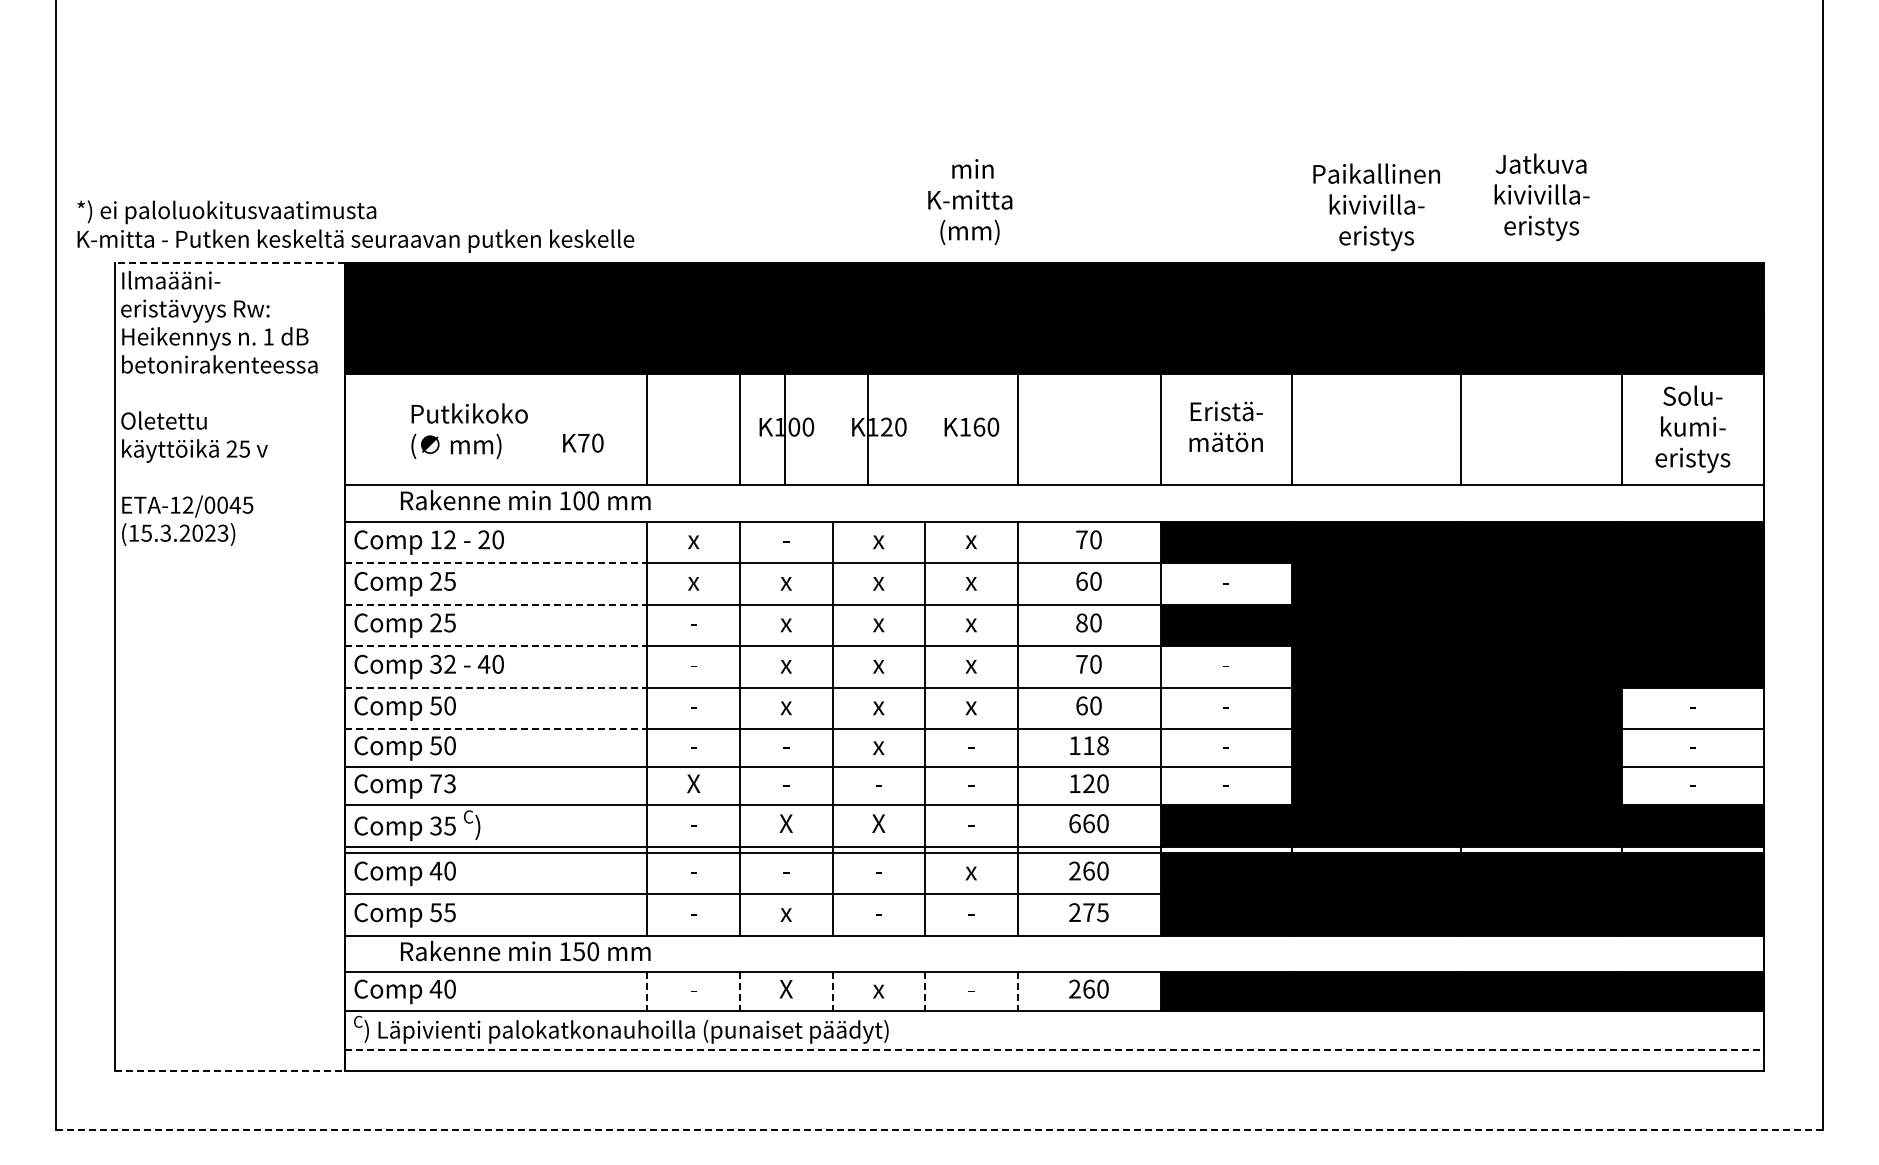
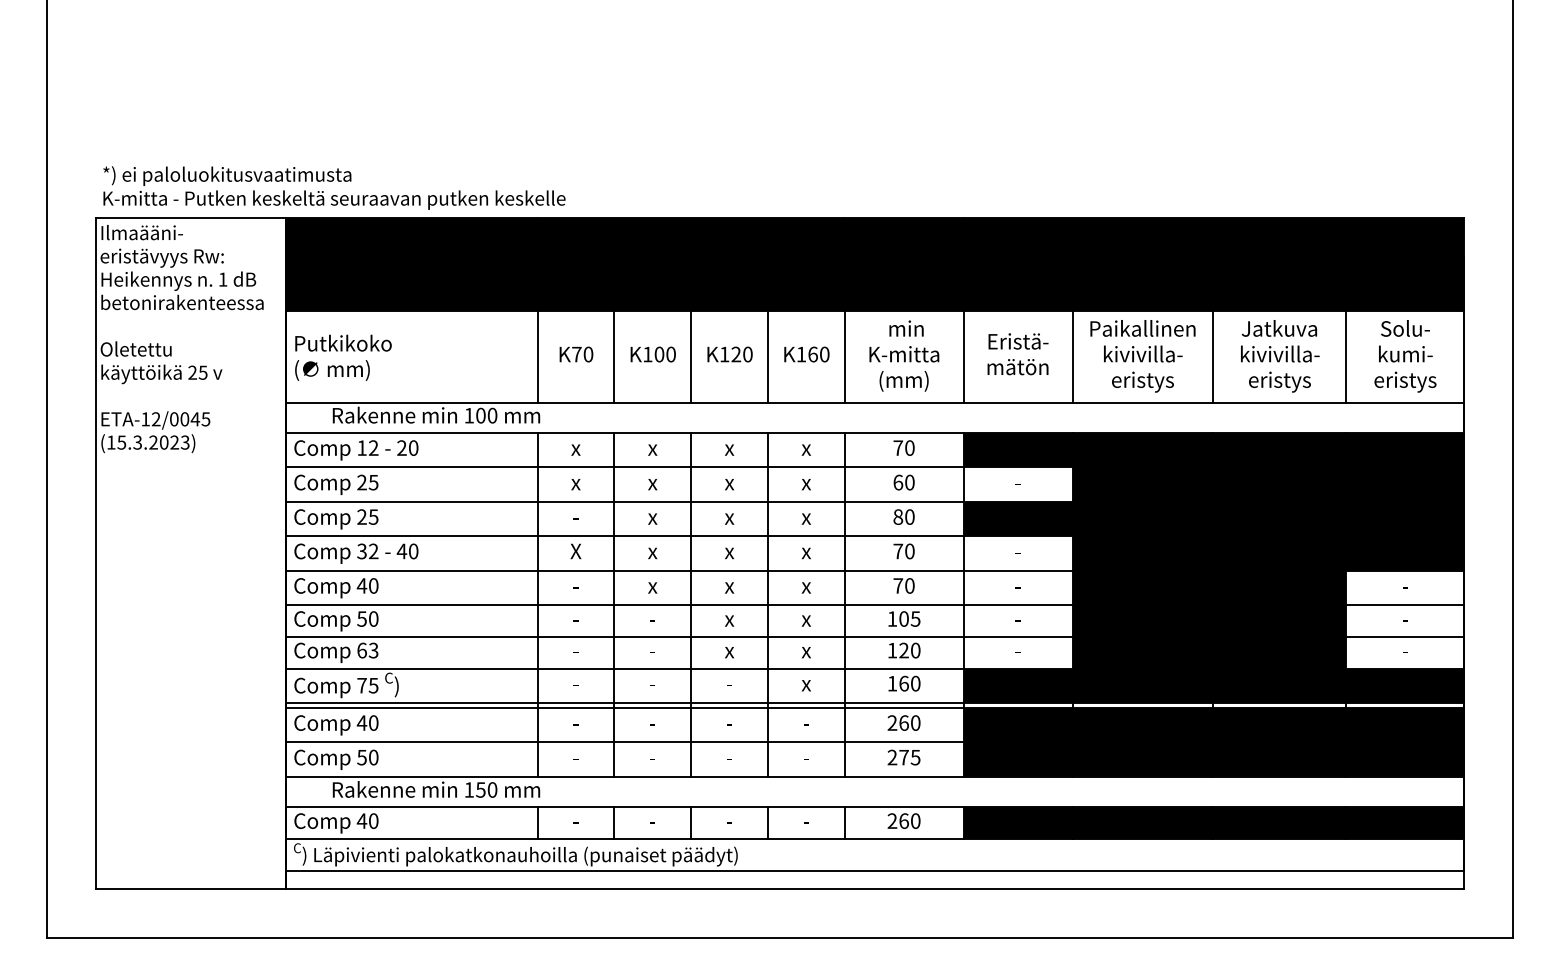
text: (1541, 197) -> (1279, 356), moved
text: (970, 201) -> (904, 355), moved
text: (1376, 207) -> (1142, 356), moved
text: (355, 226) -> (334, 187), moved
line: (229, 262) -> (190, 217), dashed -> solid
line: (784, 429) -> (691, 356), moved
line: (868, 429) -> (768, 356), moved
text: (469, 430) -> (343, 357), moved
text: (583, 442) -> (576, 353), moved
text: (785, 542) -> (652, 450), - -> x
line: (496, 563) -> (412, 467), dashed -> solid
line: (496, 604) -> (412, 501), dashed -> solid
line: (496, 646) -> (412, 536), dashed -> solid
text: (693, 664) -> (575, 551), - -> X
line: (496, 687) -> (412, 570), dashed -> solid
text: (435, 705) -> (361, 585), 50 -> 40
text: (1081, 705) -> (897, 585), 60 -> 70
line: (496, 729) -> (412, 605), dashed -> solid
text: (1095, 745) -> (909, 618), 118 -> 105
text: (970, 747) -> (805, 620), - -> x
text: (436, 783) -> (362, 650), 73 -> 63
text: (693, 783) -> (575, 650), X -> -
text: (878, 785) -> (729, 652), - -> x
text: (970, 785) -> (805, 652), - -> x
text: (785, 823) -> (652, 683), X -> -
text: (878, 823) -> (729, 683), X -> -
text: (1074, 823) -> (892, 683), 660 -> 160
text: (435, 825) -> (361, 685), 35 -> 75
text: (970, 825) -> (805, 685), - -> x
text: (970, 873) -> (805, 725), x -> -
text: (449, 912) -> (373, 757), 55 -> 50
text: (785, 914) -> (652, 759), x -> -
text: (785, 989) -> (652, 821), X -> -
text: (878, 991) -> (729, 823), x -> -
line: (647, 992) -> (537, 823), dashed -> solid
line: (740, 992) -> (614, 823), dashed -> solid
line: (832, 992) -> (691, 823), dashed -> solid
line: (925, 992) -> (768, 823), dashed -> solid
line: (1017, 992) -> (844, 823), dashed -> solid
line: (1054, 1049) -> (875, 871), dashed -> solid
line: (229, 1071) -> (190, 889), dashed -> solid
line: (940, 1130) -> (780, 938), dashed -> solid

